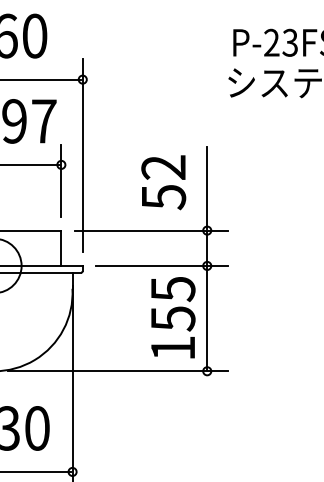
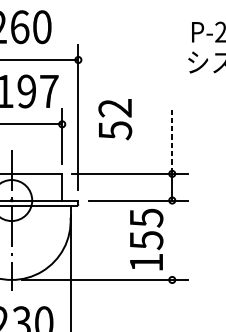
text: (163, 182) -> (115, 119), moved
line: (207, 187) -> (172, 141), solid -> dashed
line: (207, 318) -> (172, 240), removed

